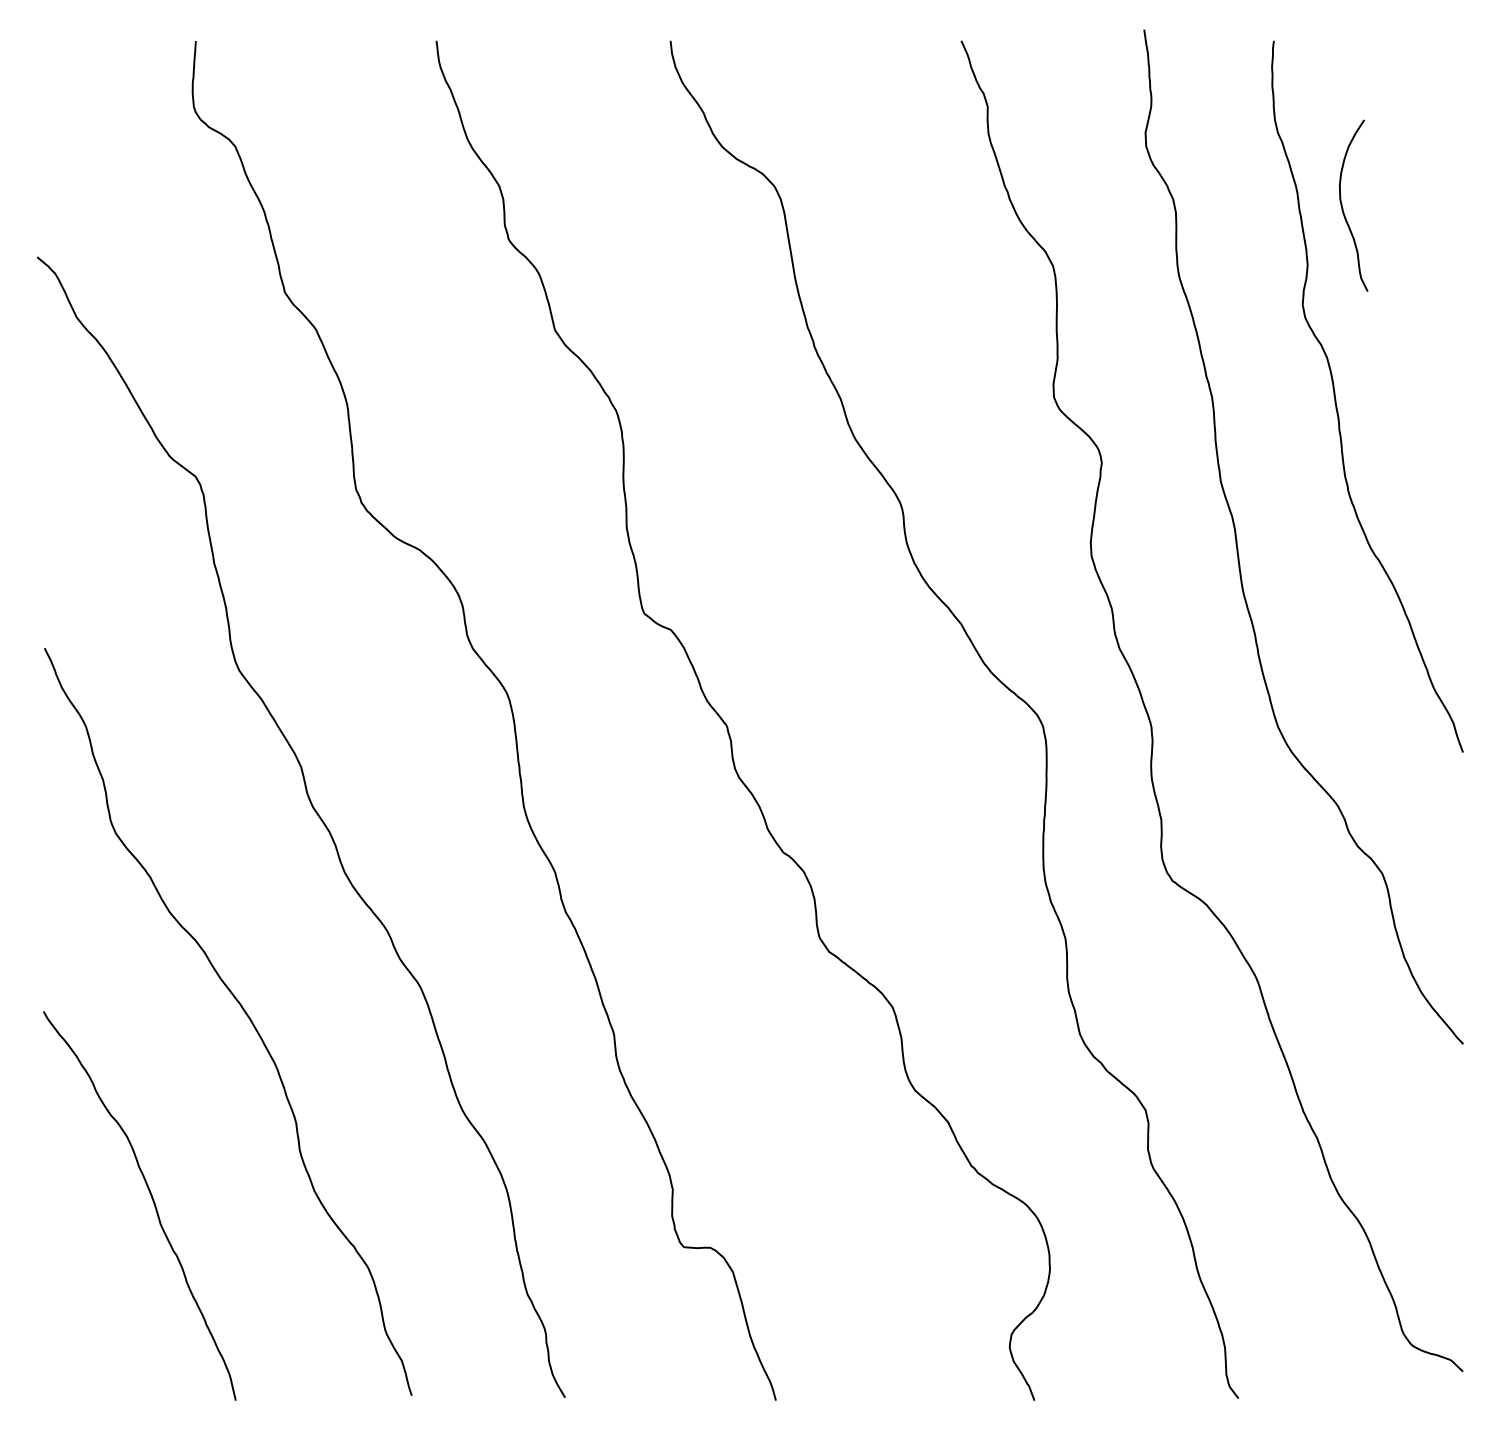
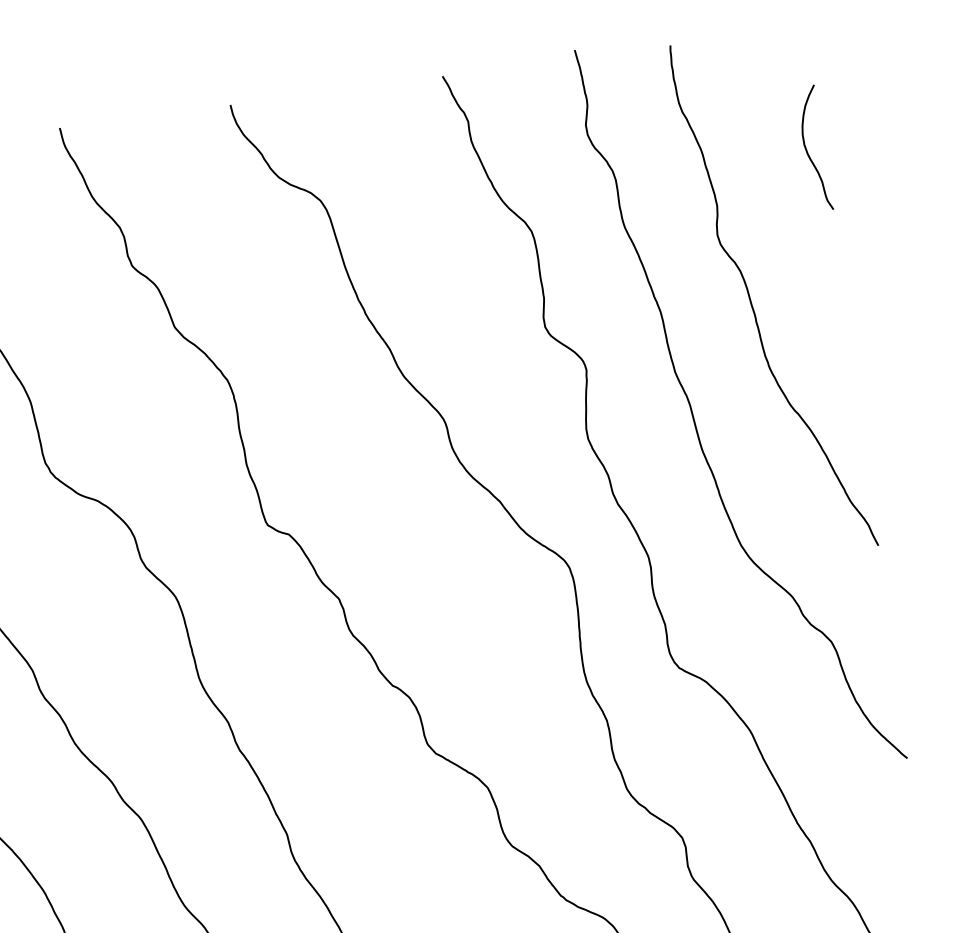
curve: (1343, 208) -> (807, 151), moved

